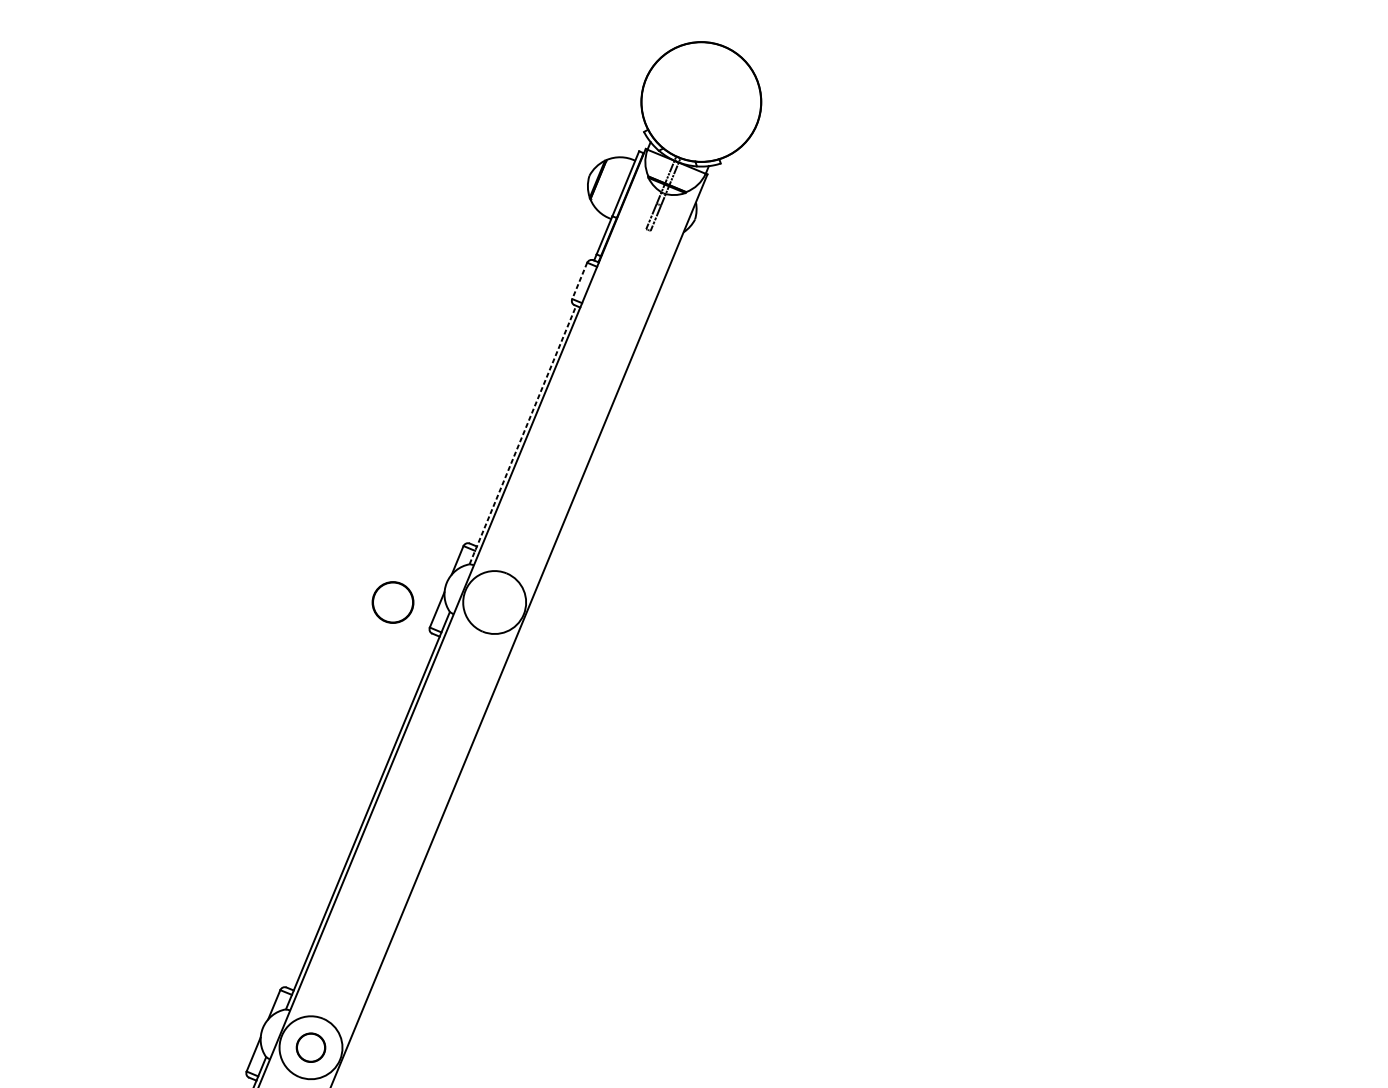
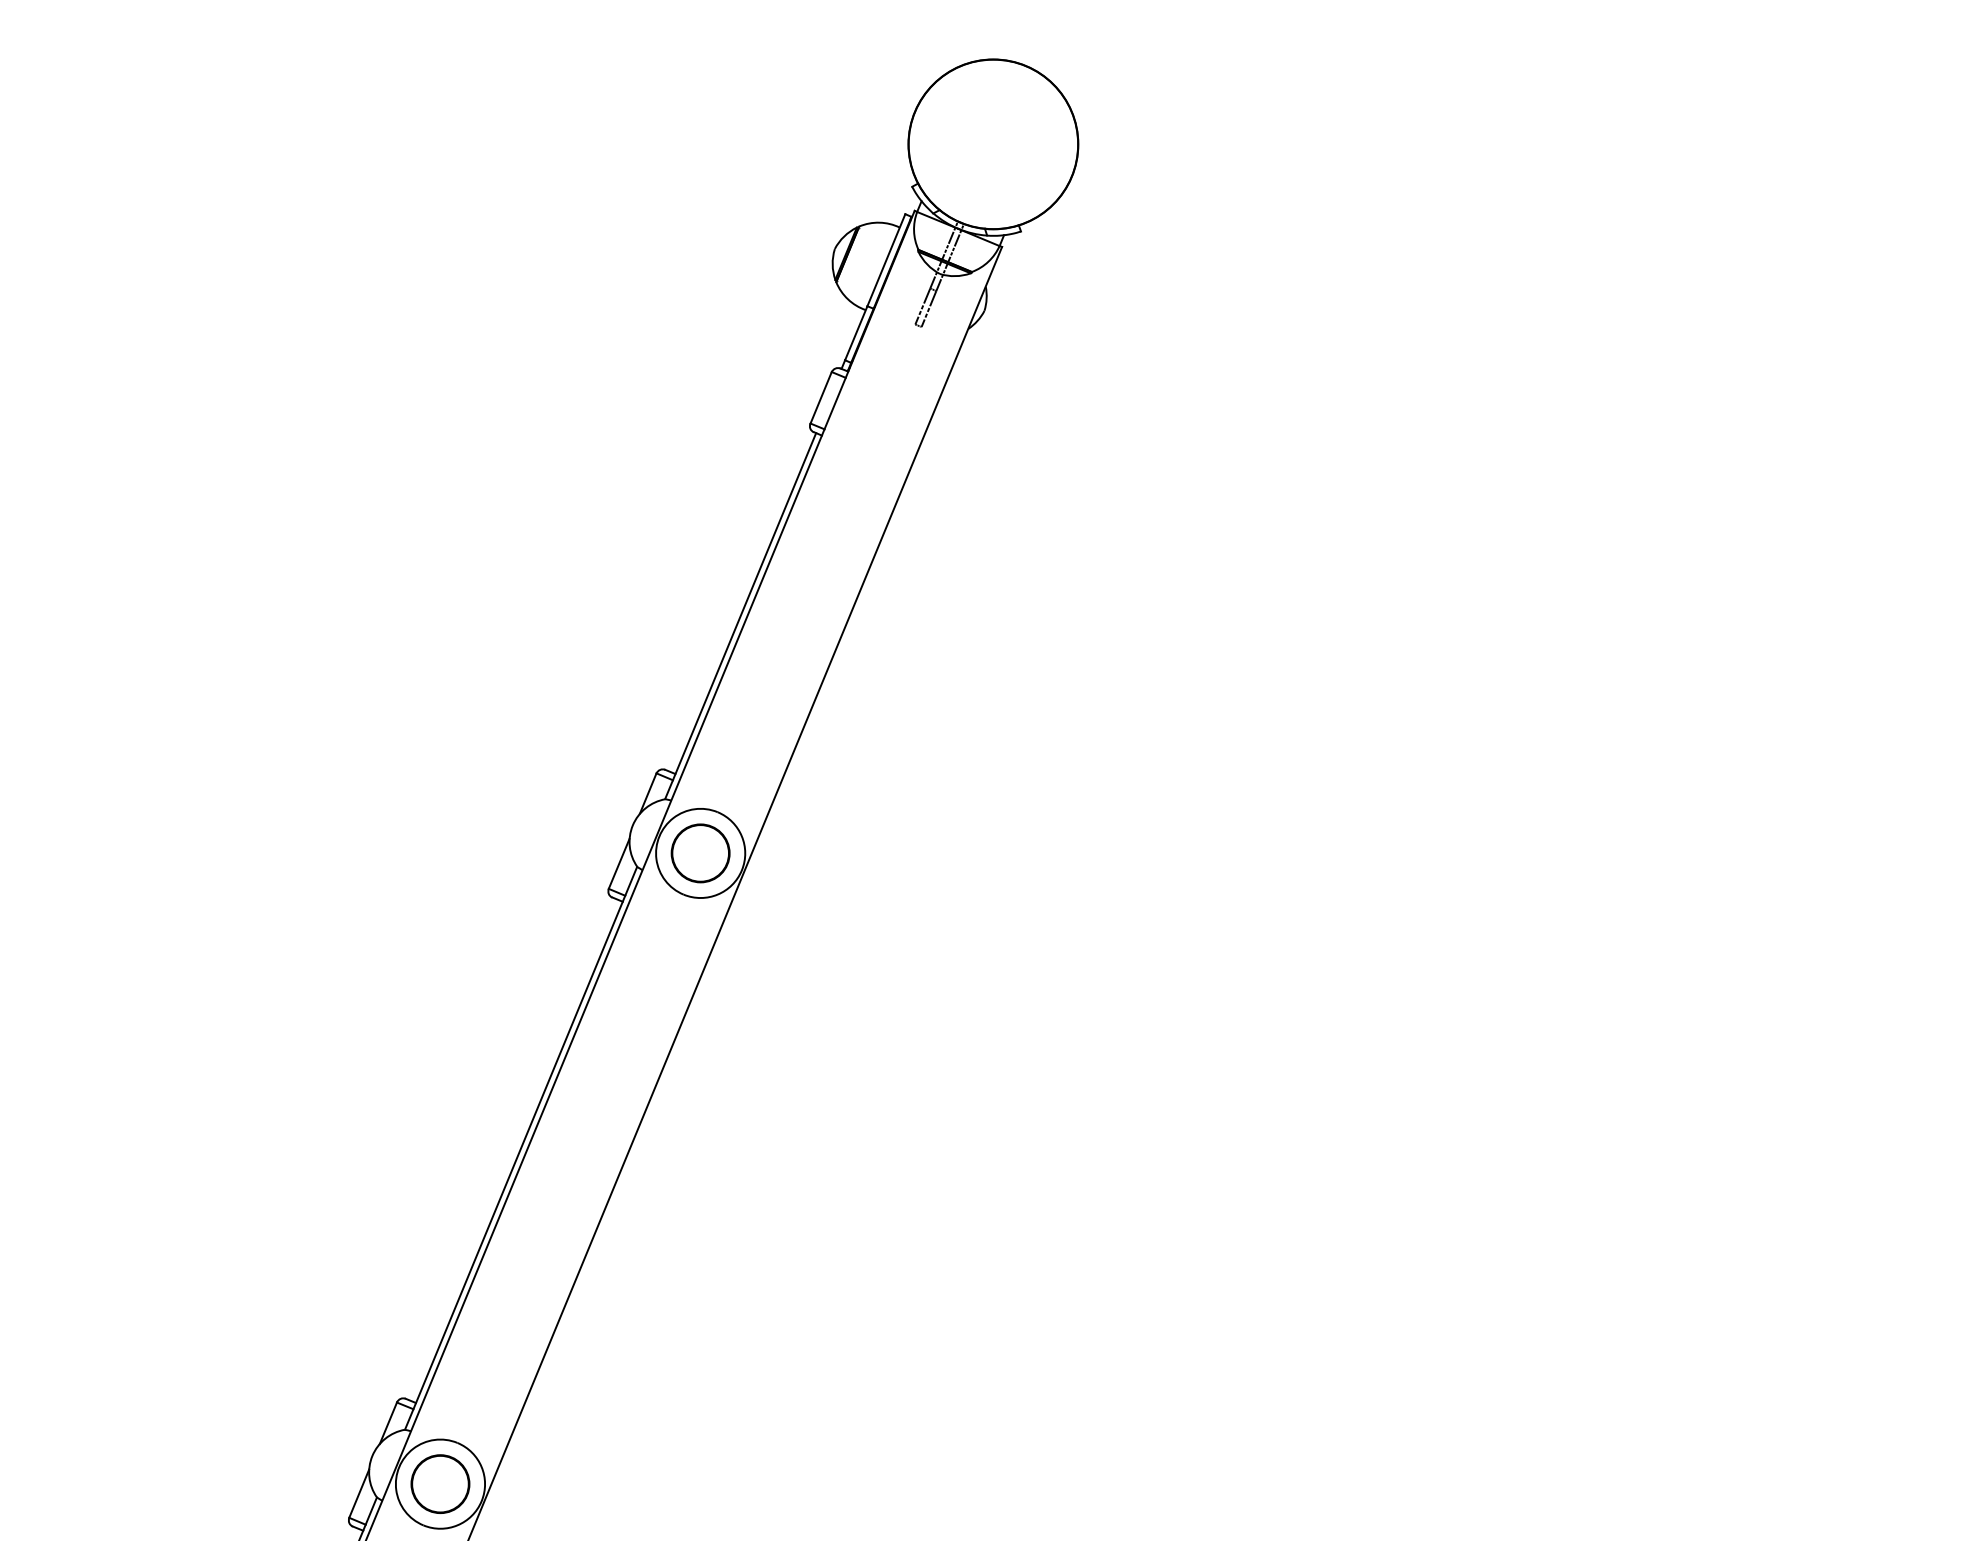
line: (579, 280) -> (821, 397), dashed -> solid
line: (522, 435) -> (740, 616), dashed -> solid
part: (392, 602) -> (700, 853), moved
part: (311, 1047) -> (440, 1483), size x1.43

